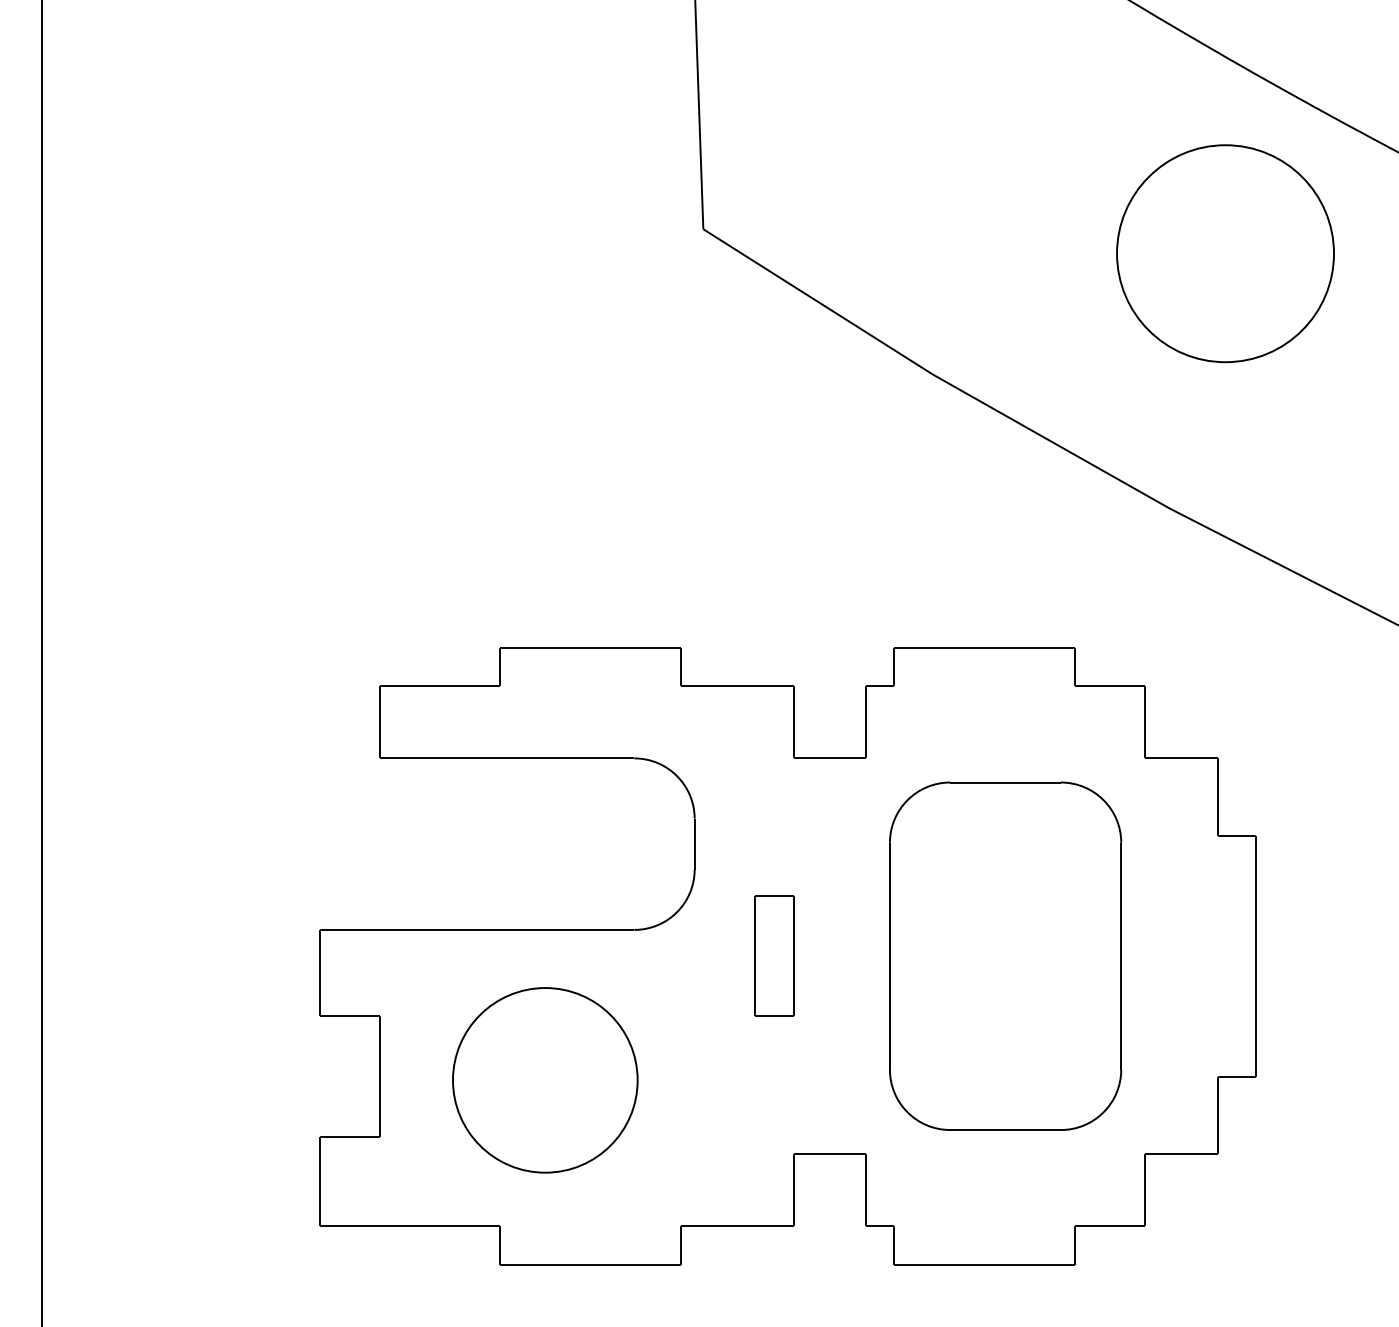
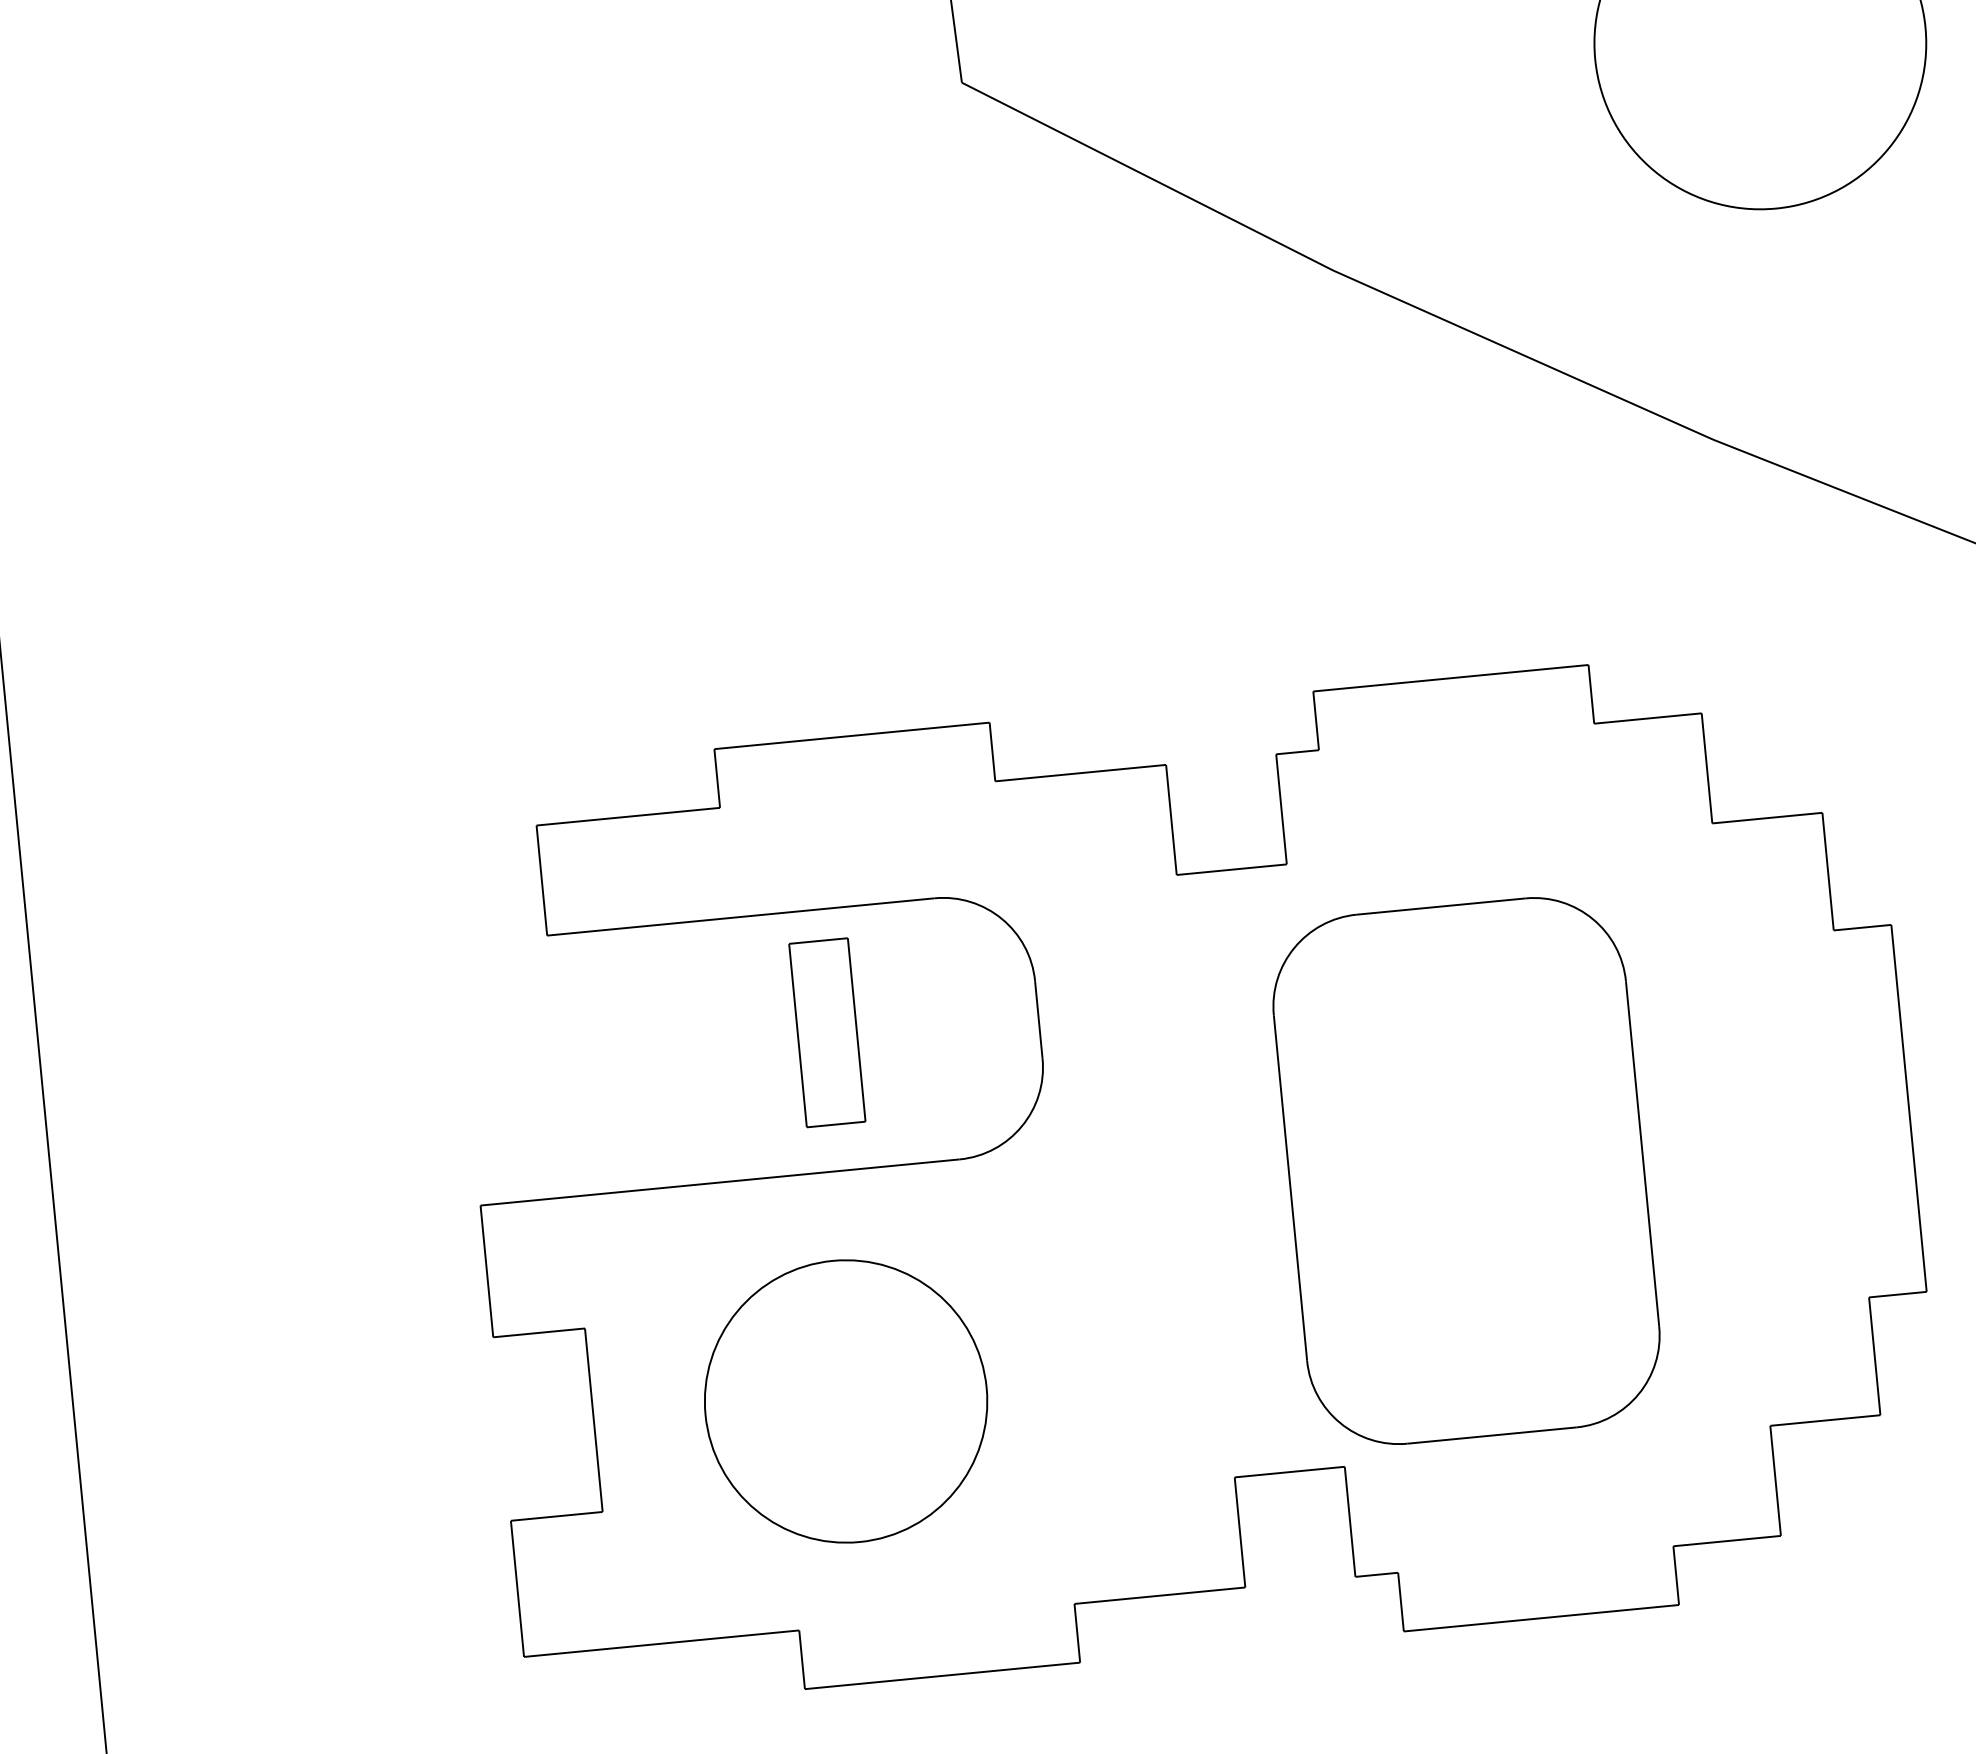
part: (774, 955) -> (827, 1031), moved
part: (1005, 955) -> (1466, 1169), moved

